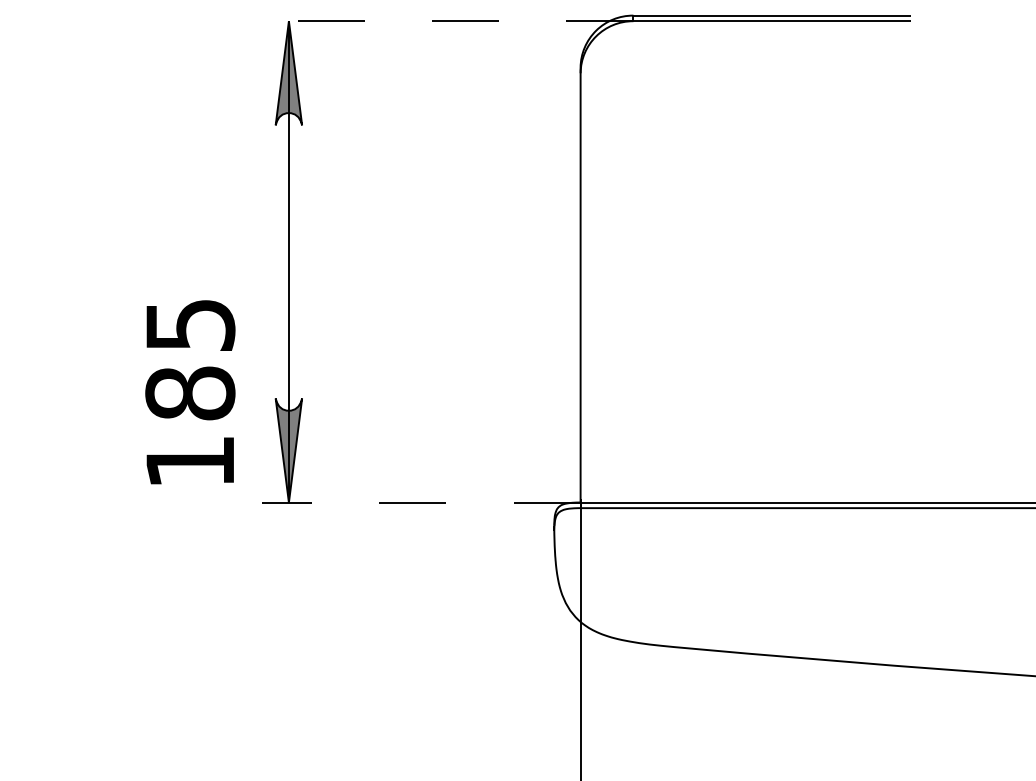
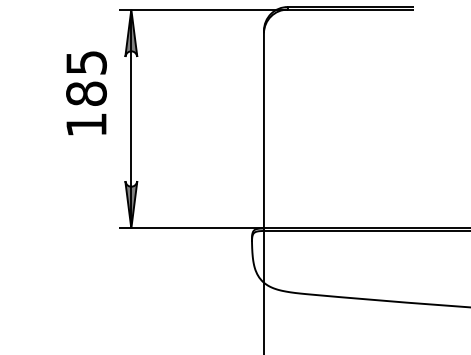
line: (447, 21) -> (203, 9), dashed -> solid
text: (190, 392) -> (86, 93), moved
line: (421, 502) -> (191, 228), dashed -> solid

